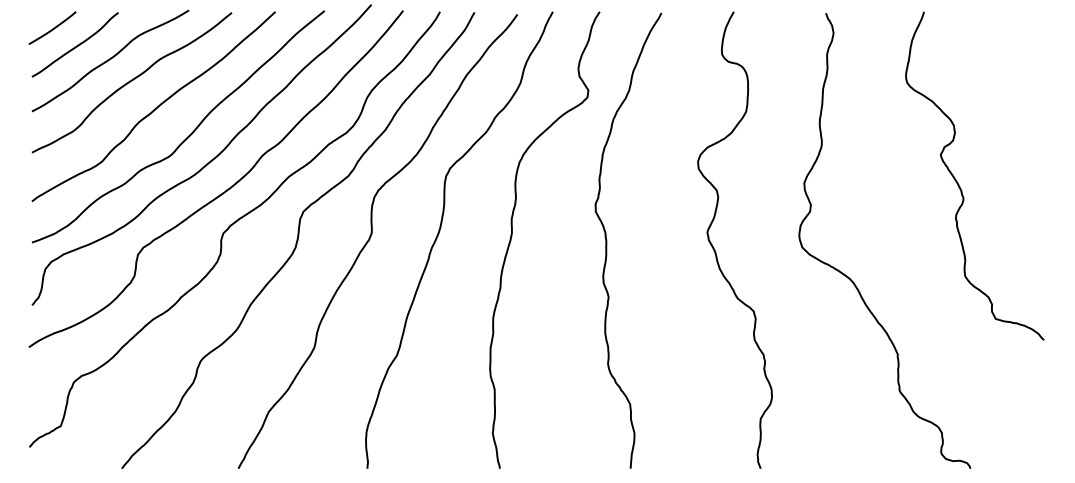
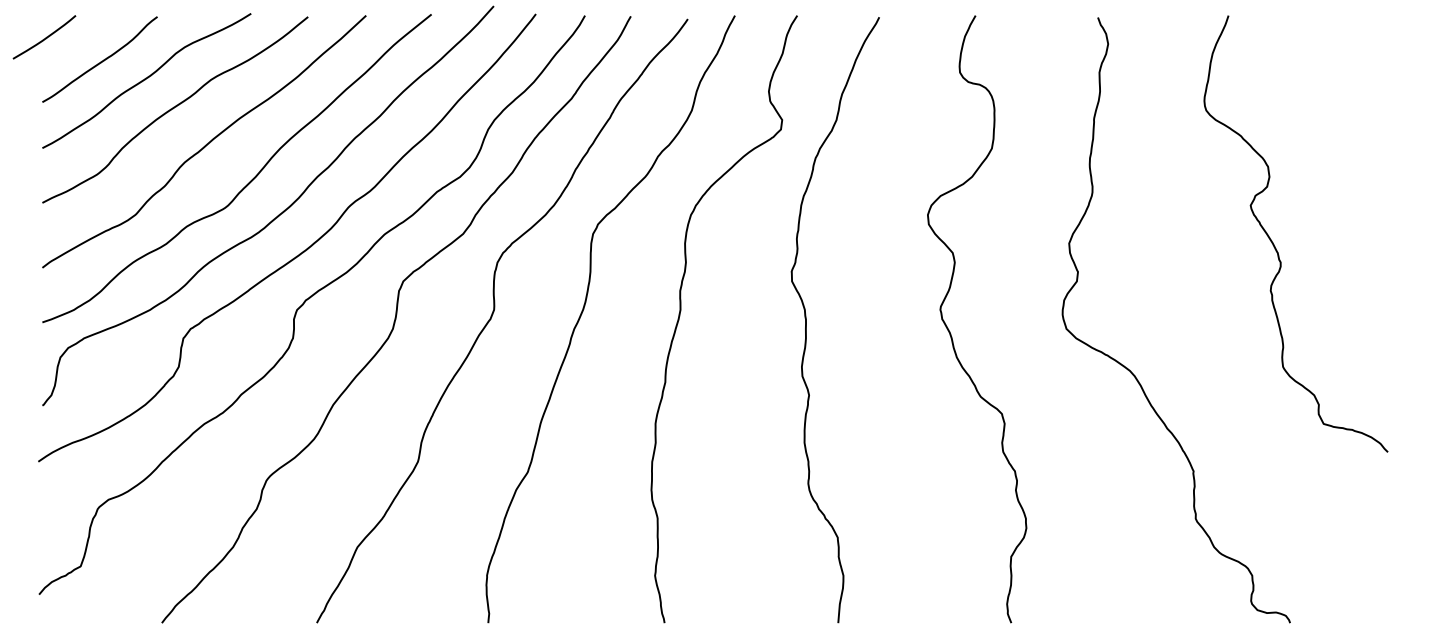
curve: (53, 27) -> (45, 36), moved

